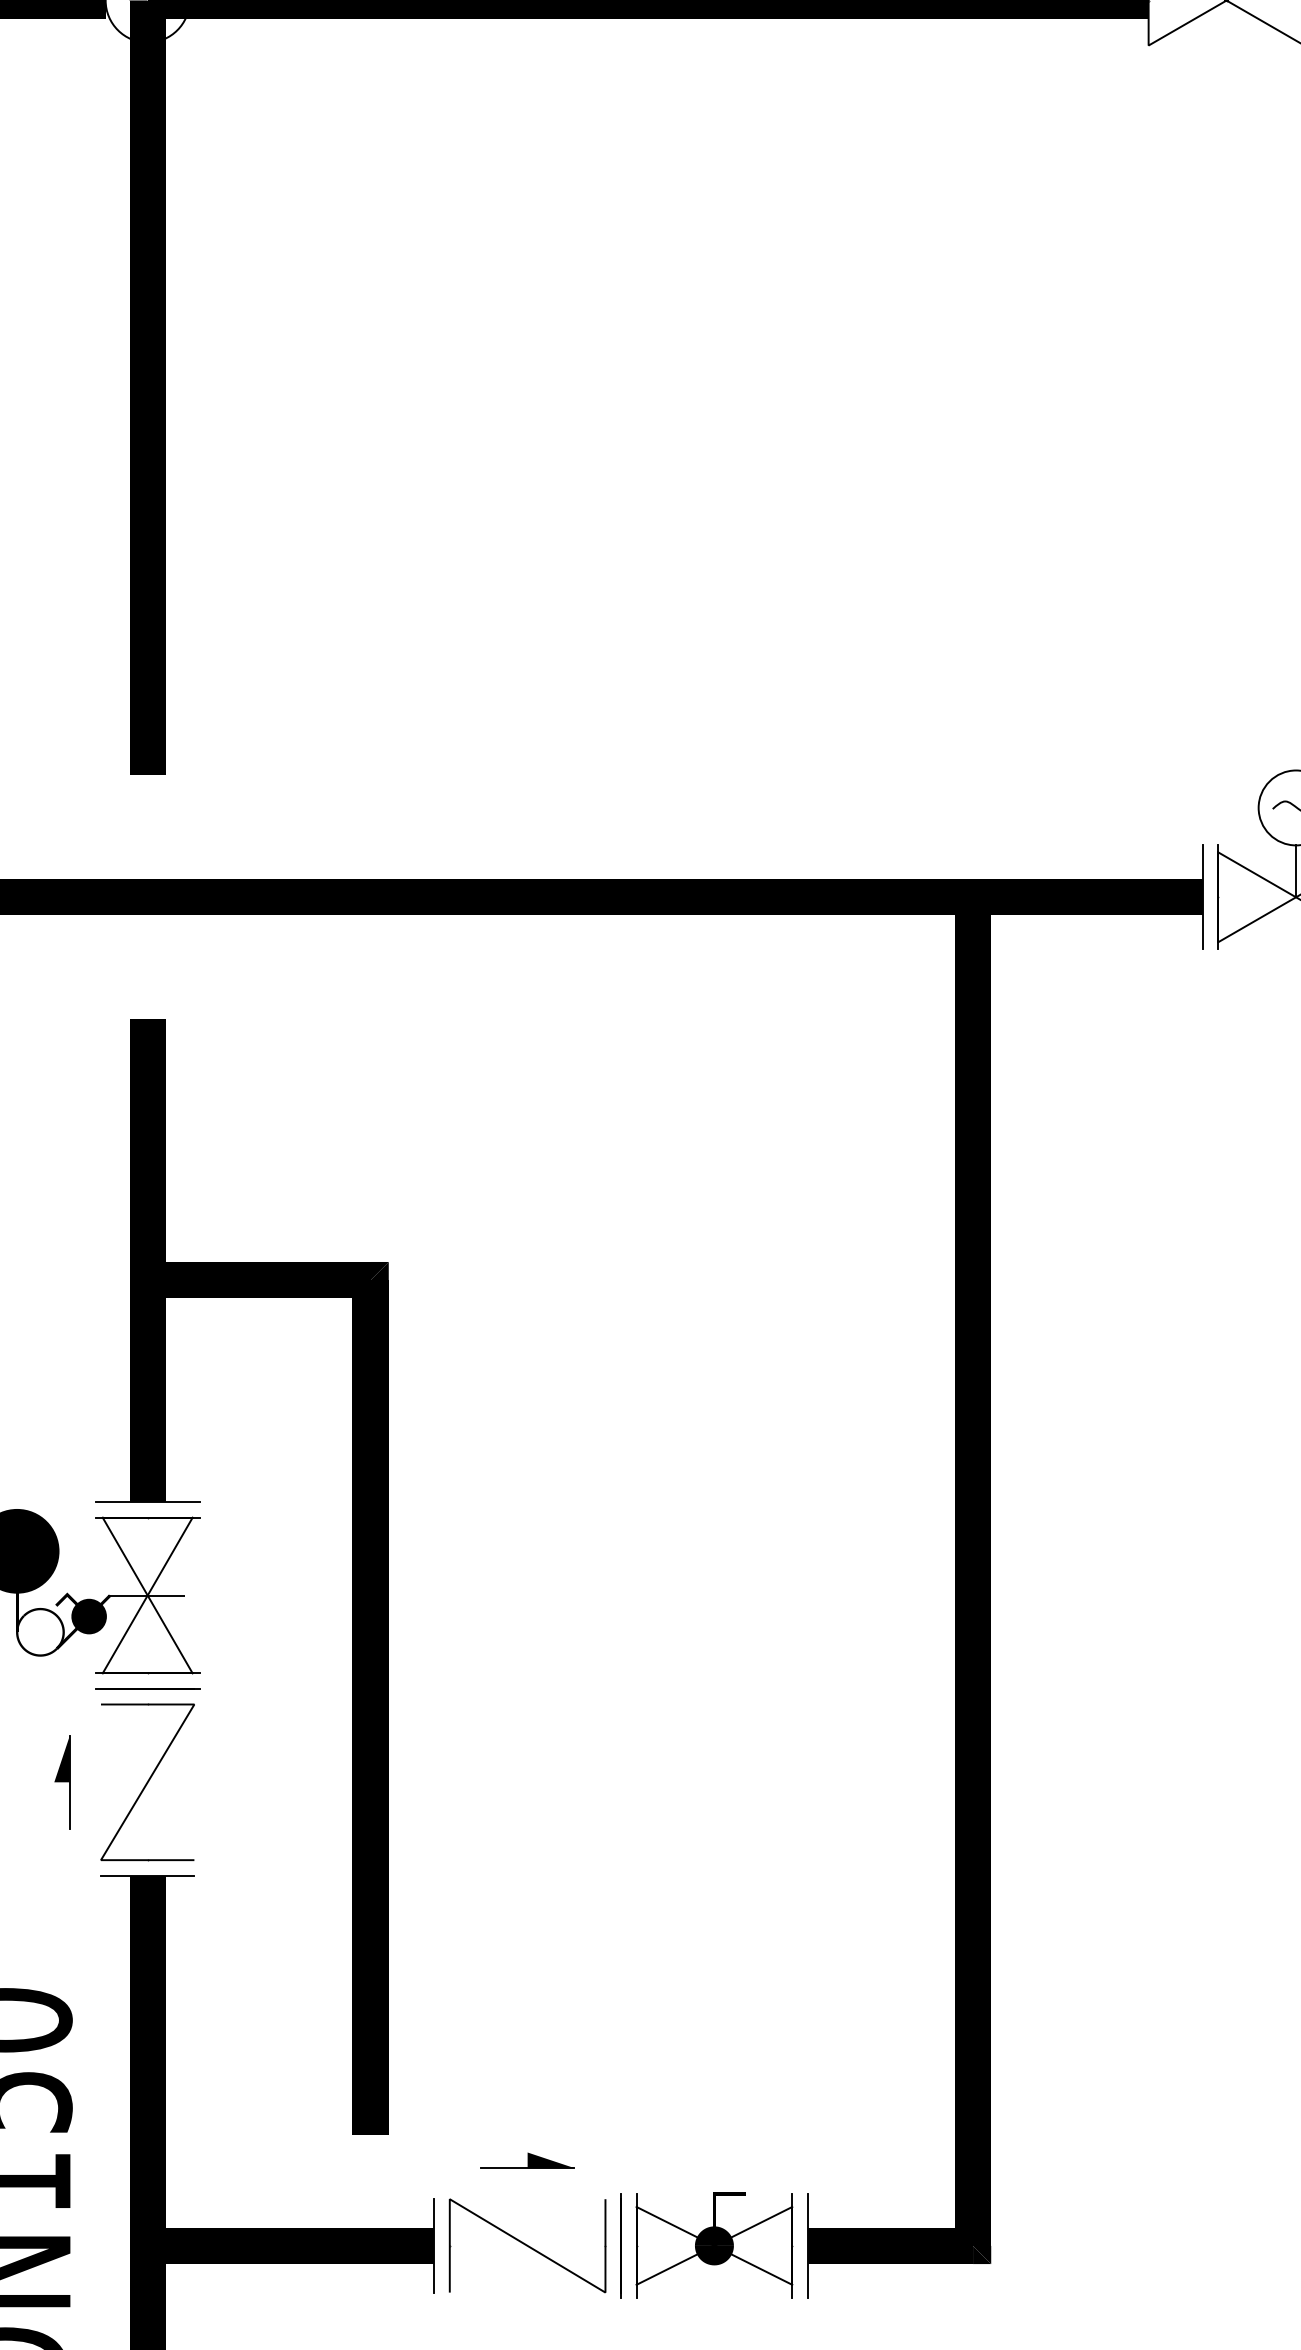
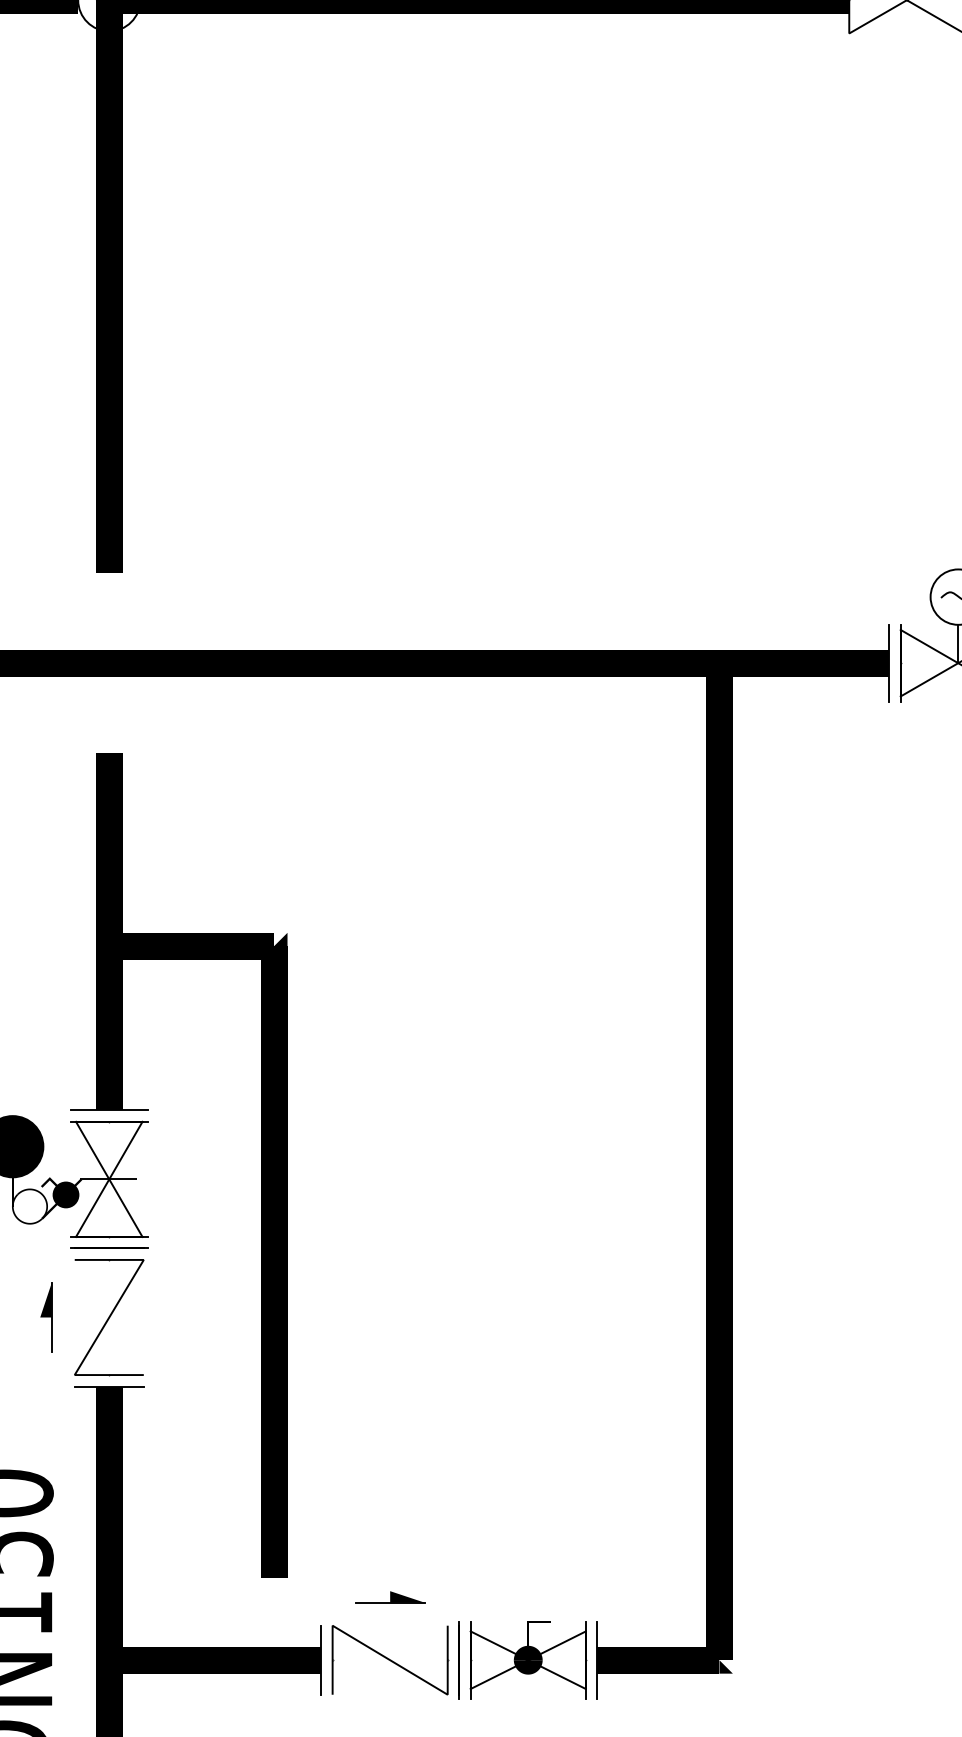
fill: (379, 1270) -> (280, 939), removed
fill: (982, 2254) -> (726, 1666), removed

